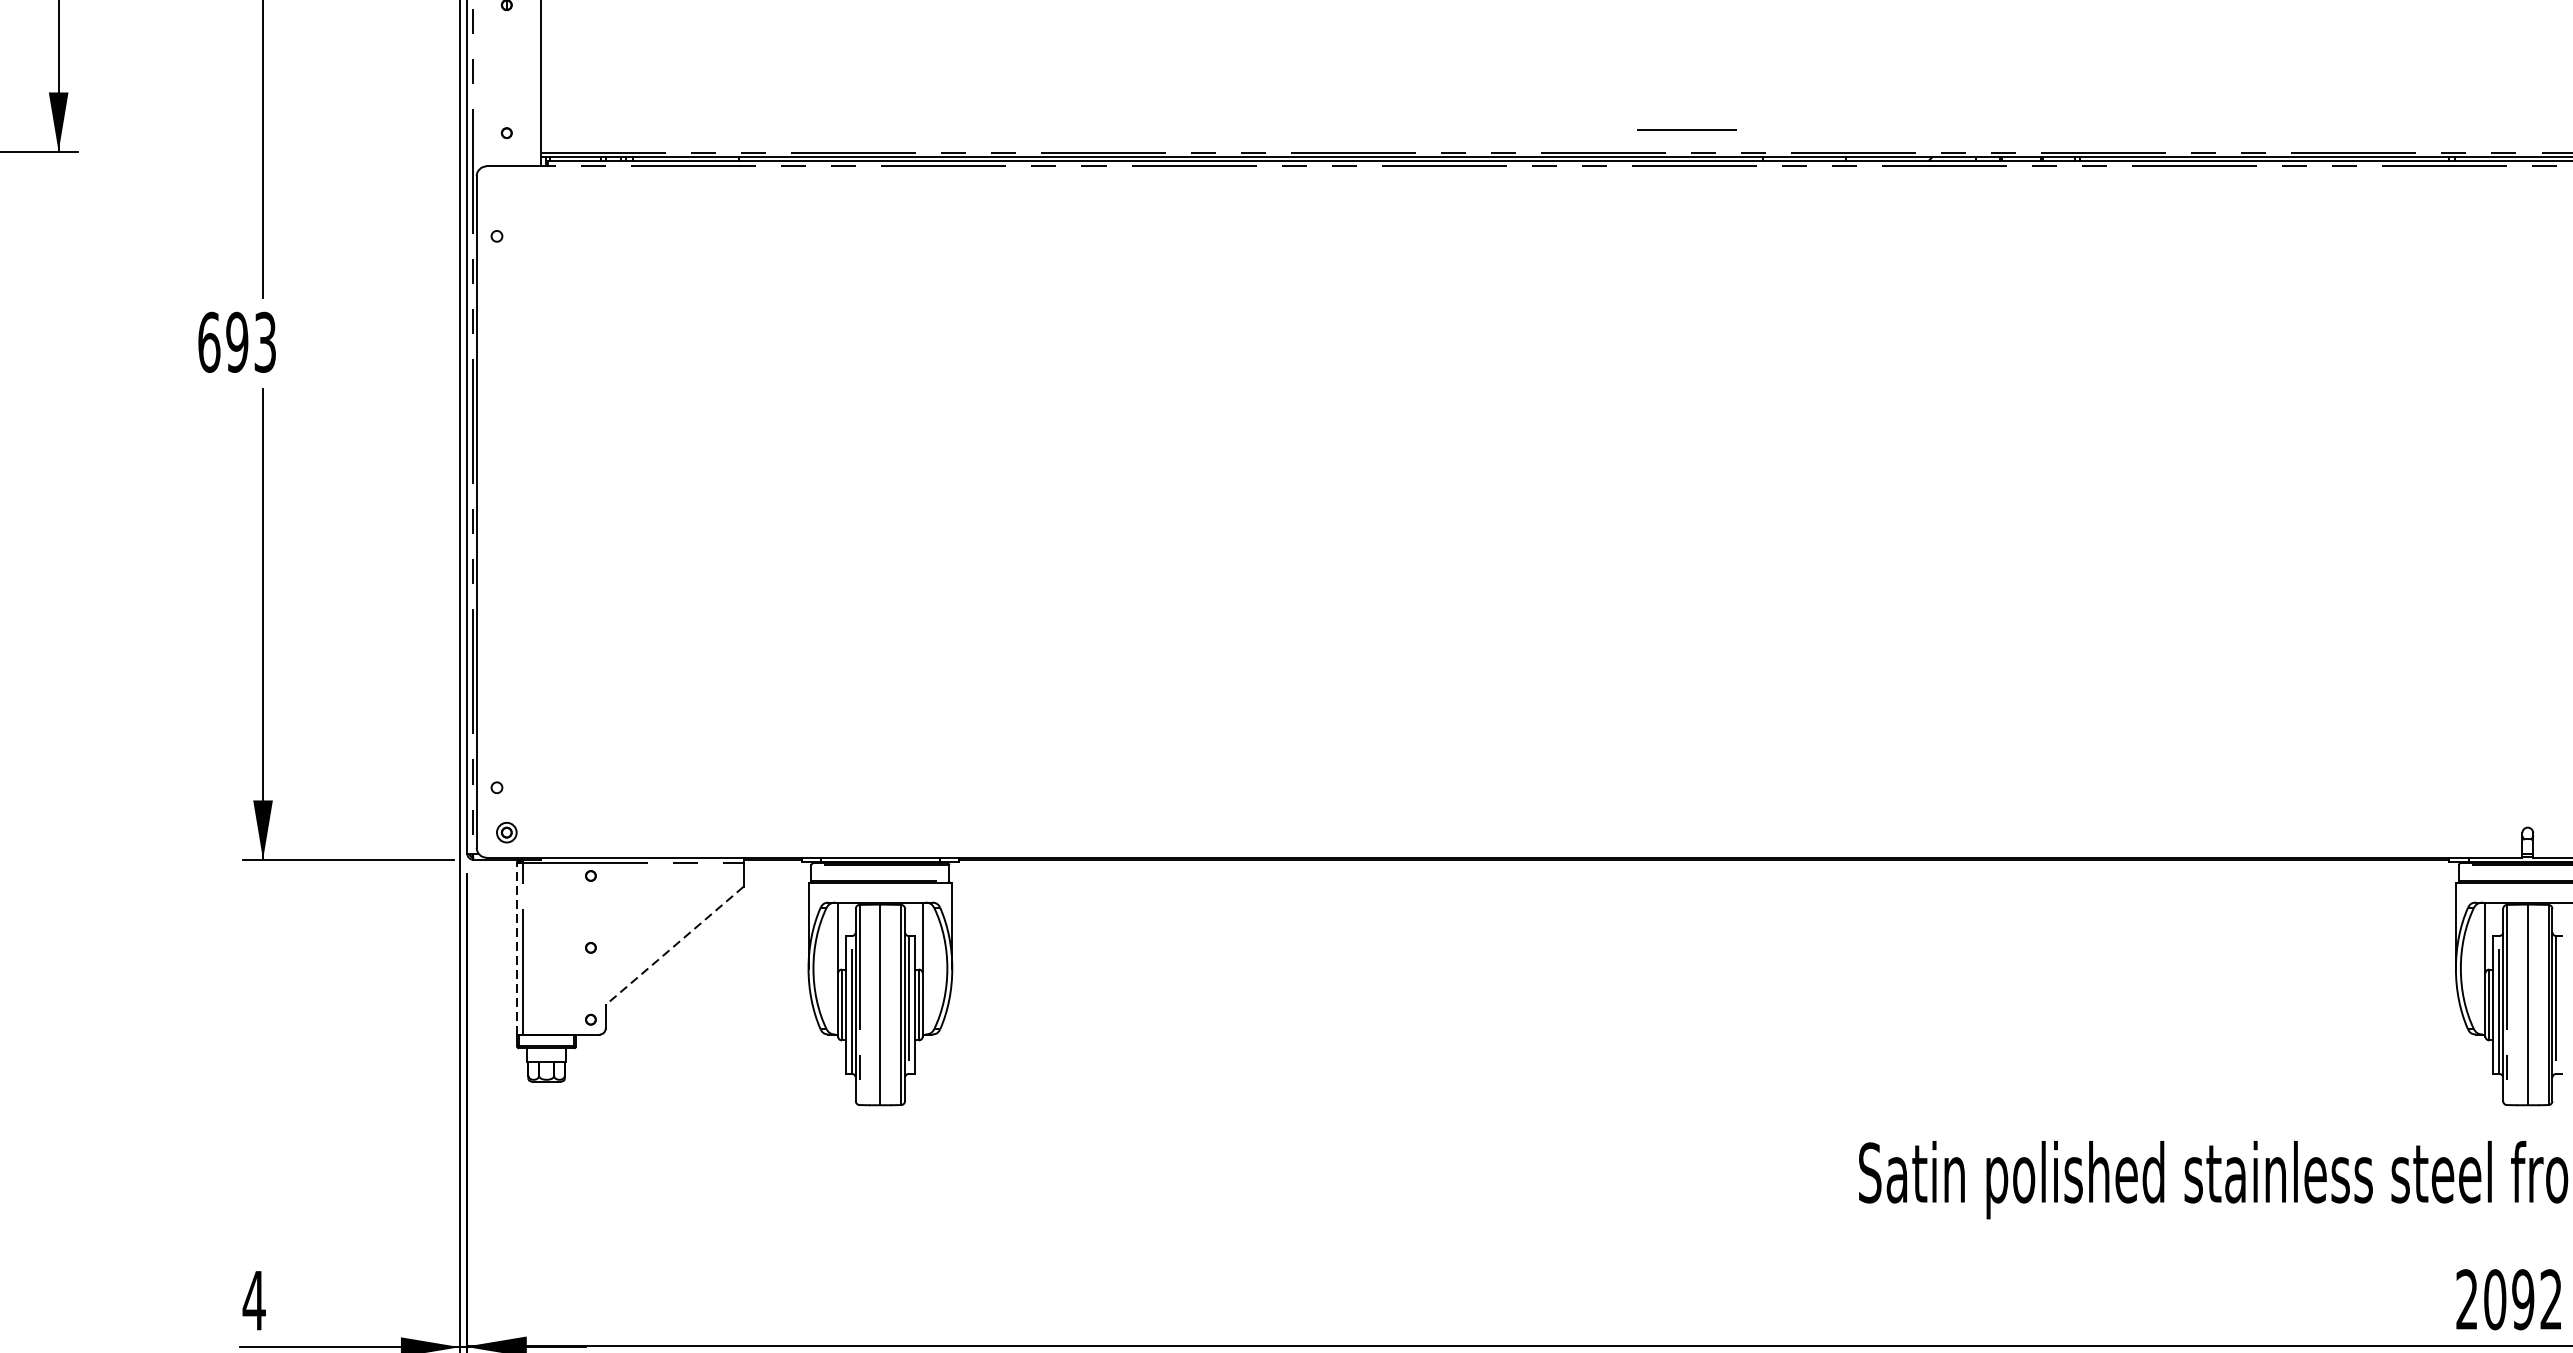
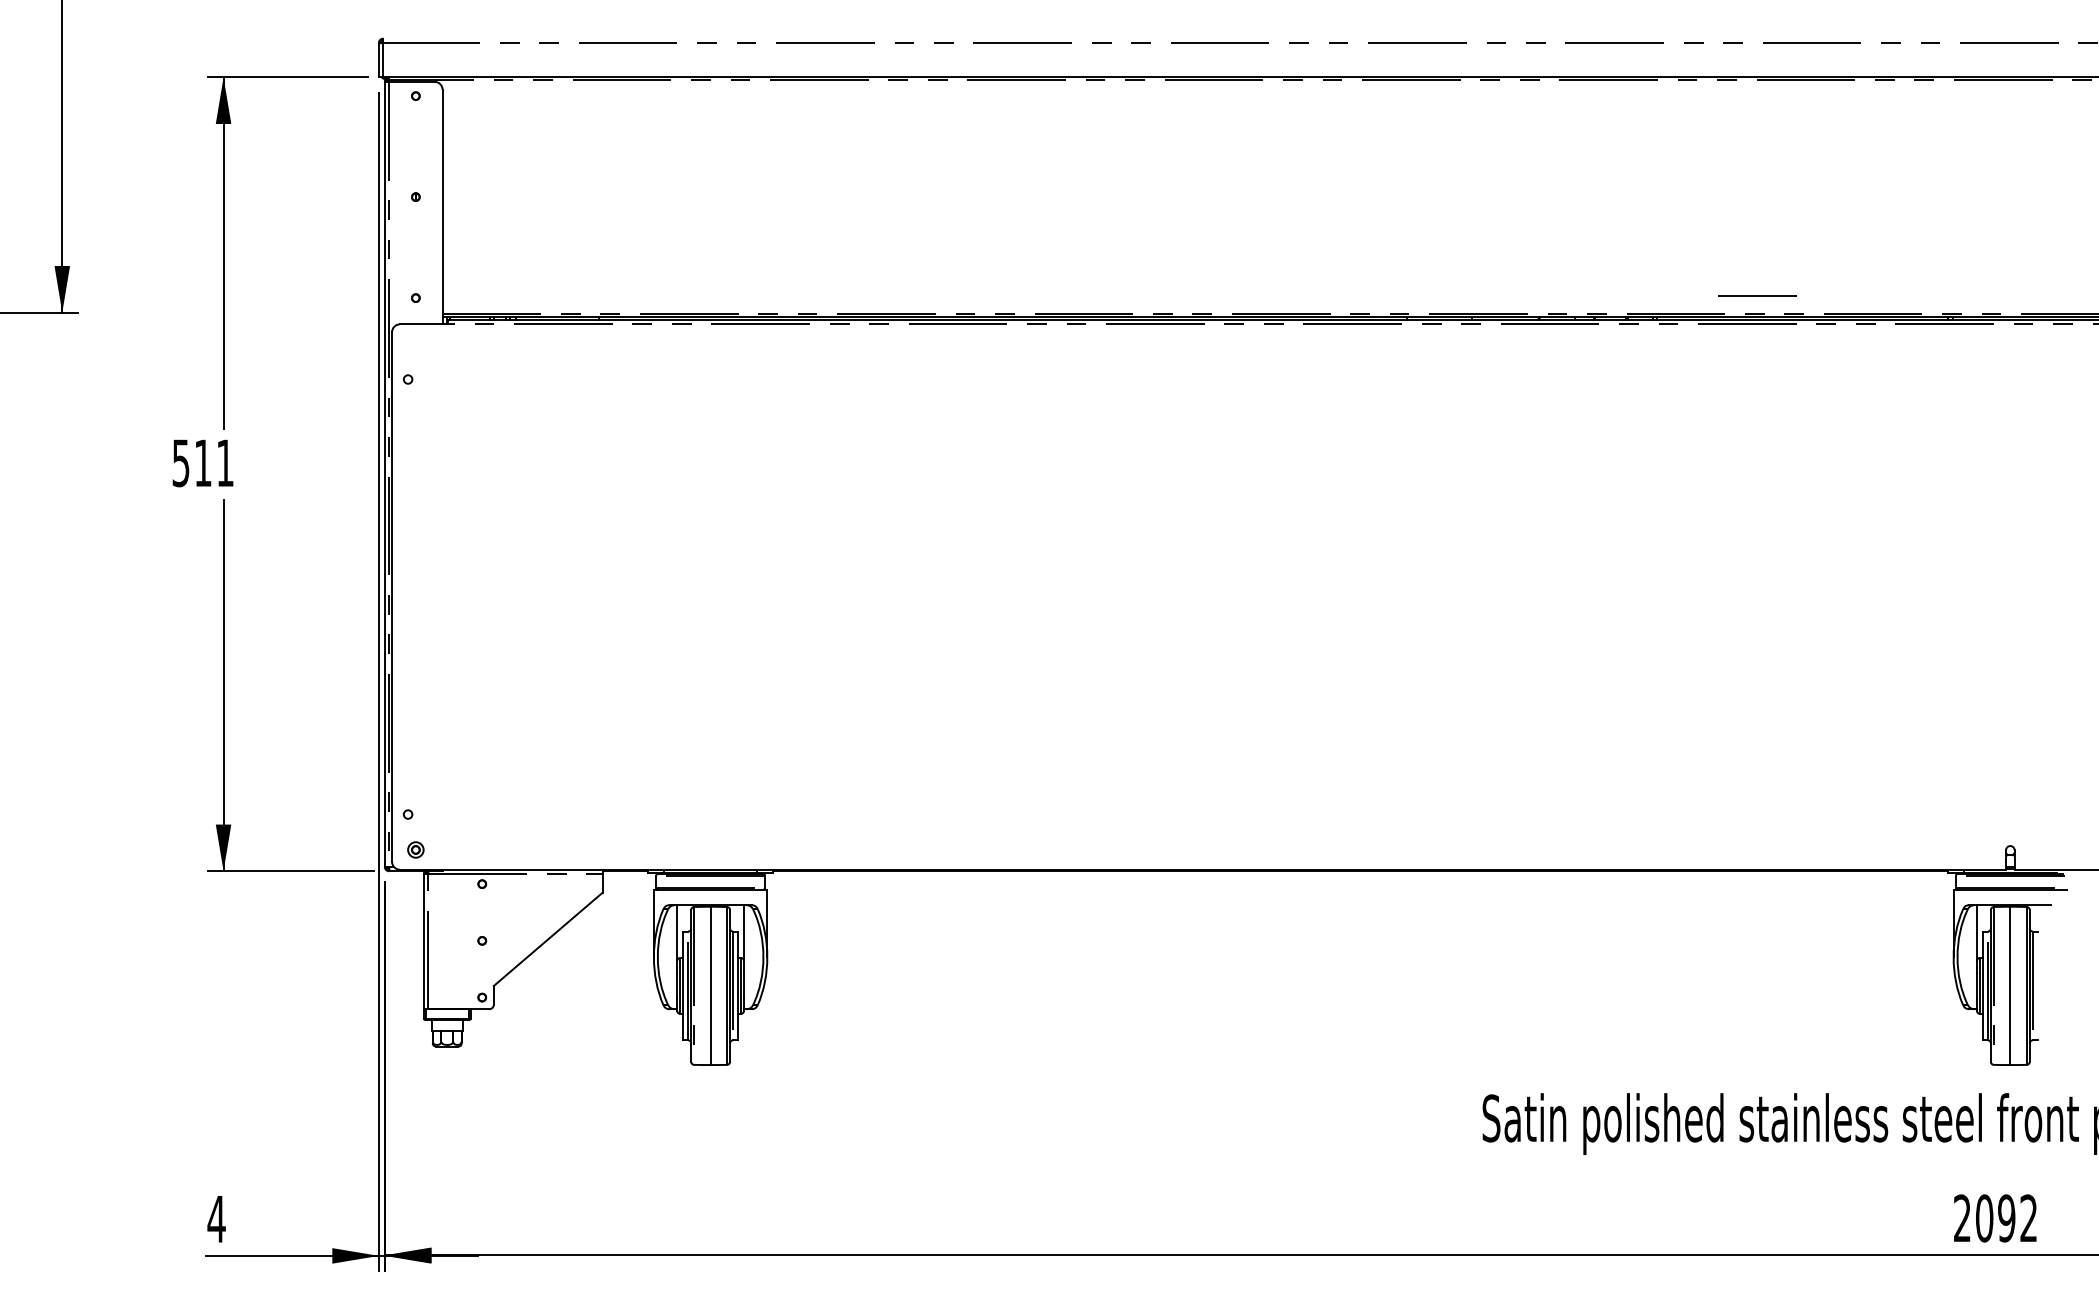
line: (1686, 129) -> (1757, 295), moved
text: (236, 342) -> (202, 463), 693 -> 511
line: (674, 946) -> (548, 939), dashed -> solid
line: (516, 948) -> (423, 941), dashed -> solid

